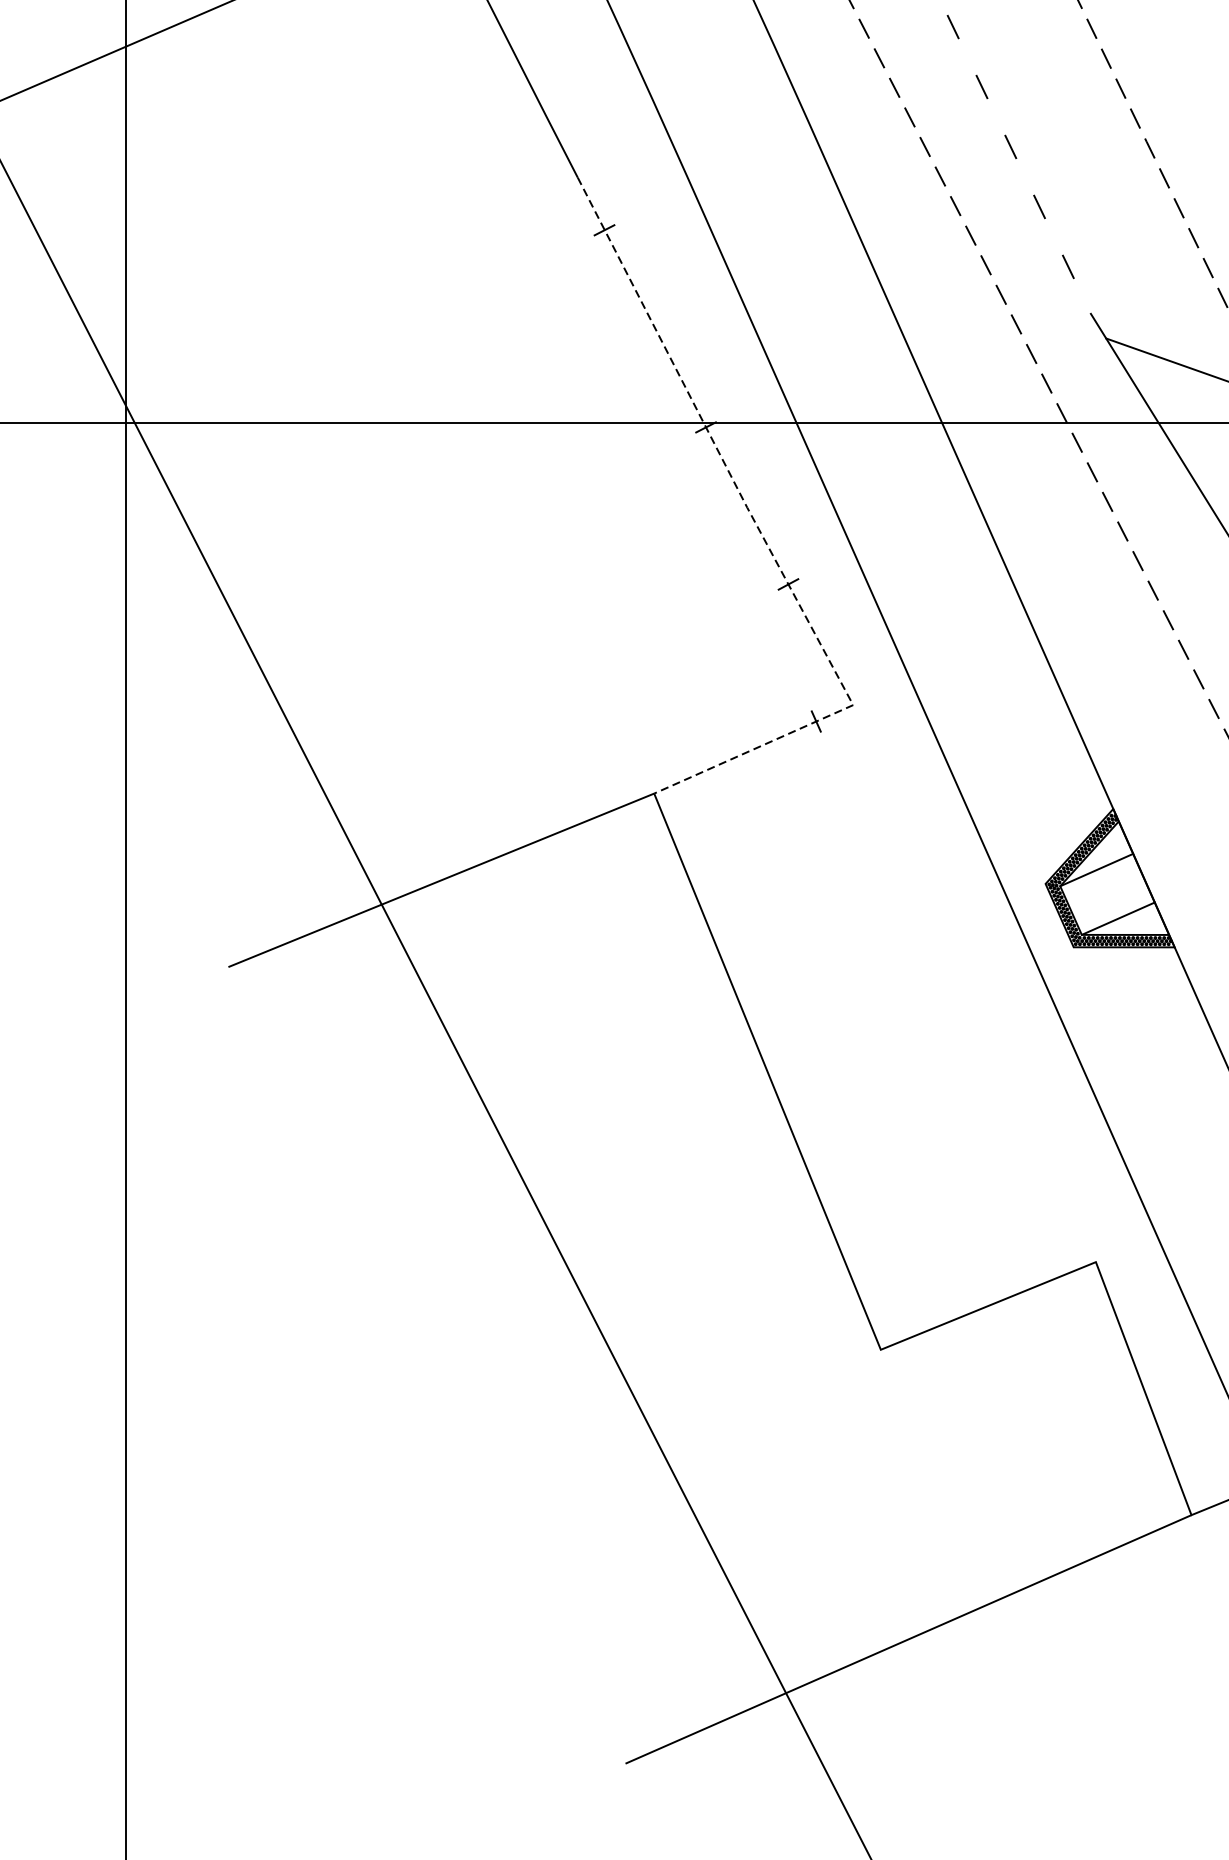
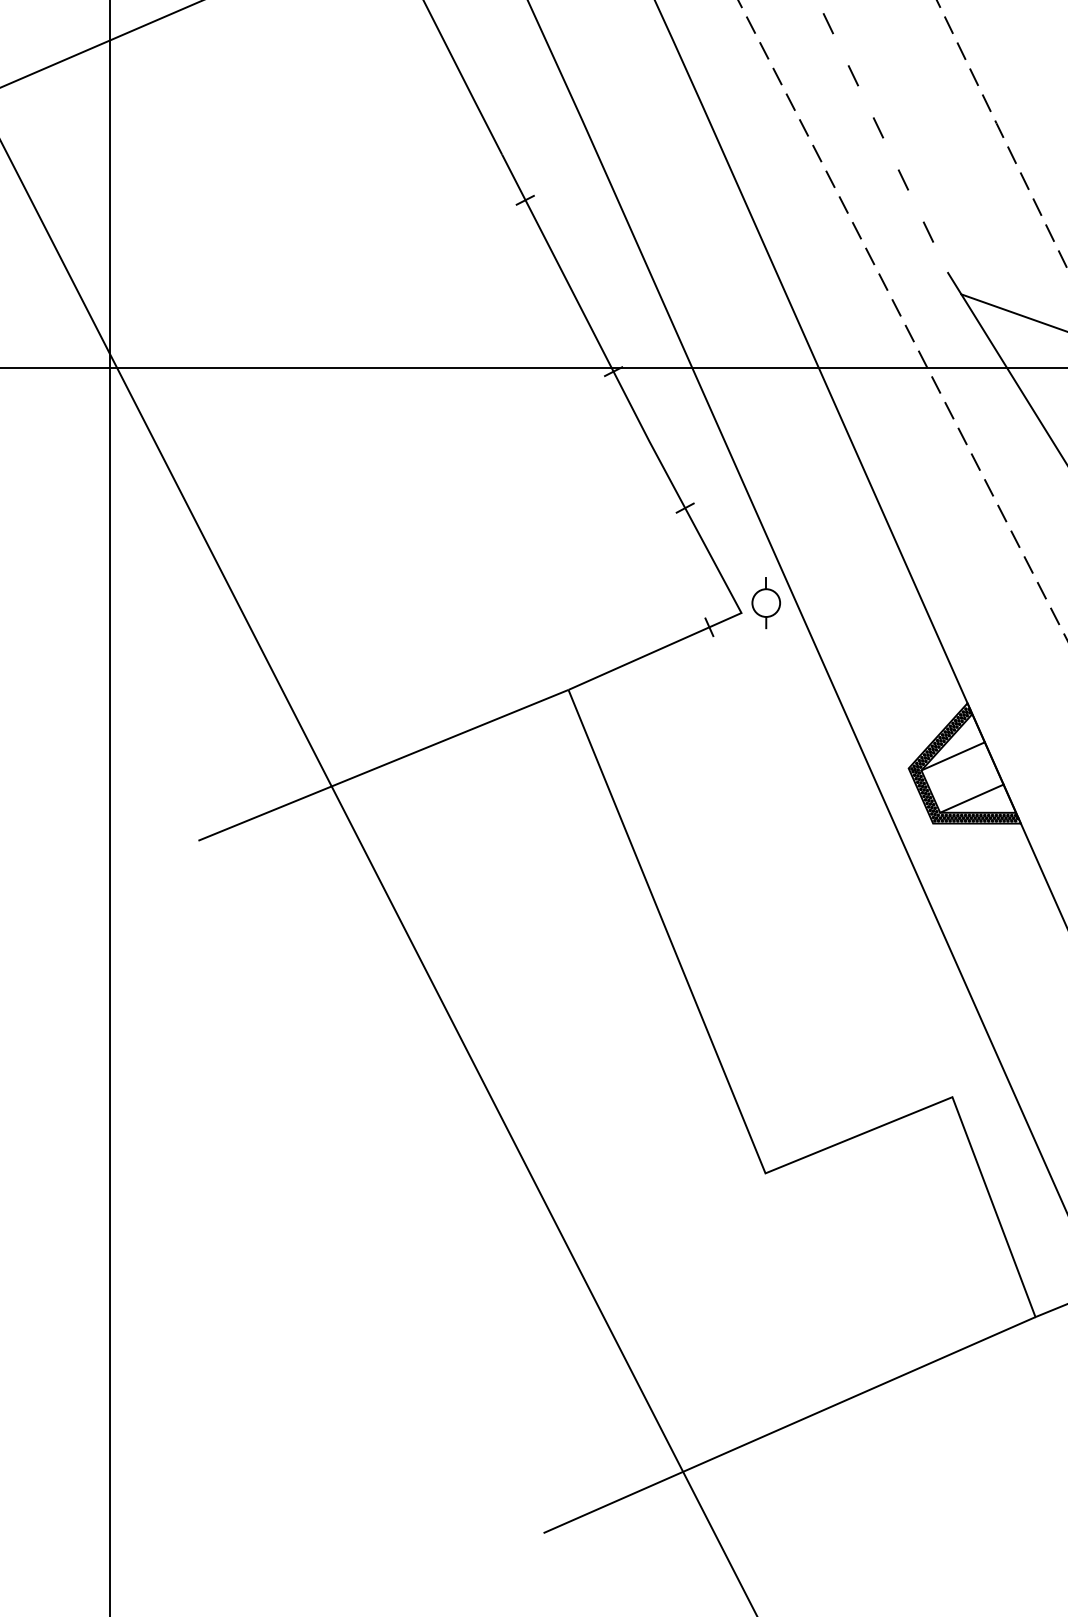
line: (764, 538) -> (664, 468), dashed -> solid
part: (880, 694) -> (765, 603), added

